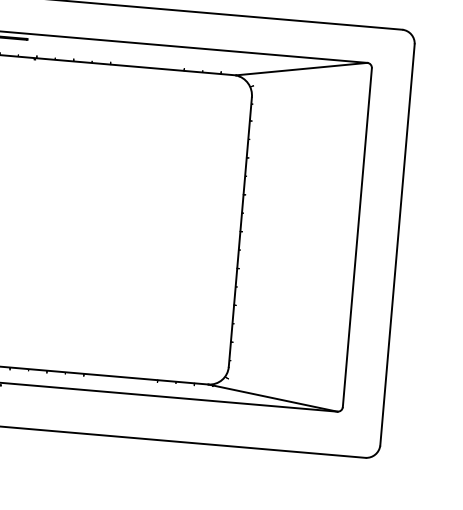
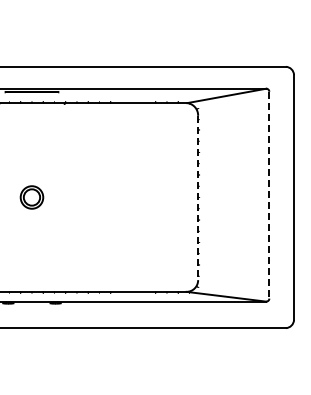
line: (240, 233) -> (198, 198), solid -> dashed
line: (357, 238) -> (269, 195), solid -> dashed

